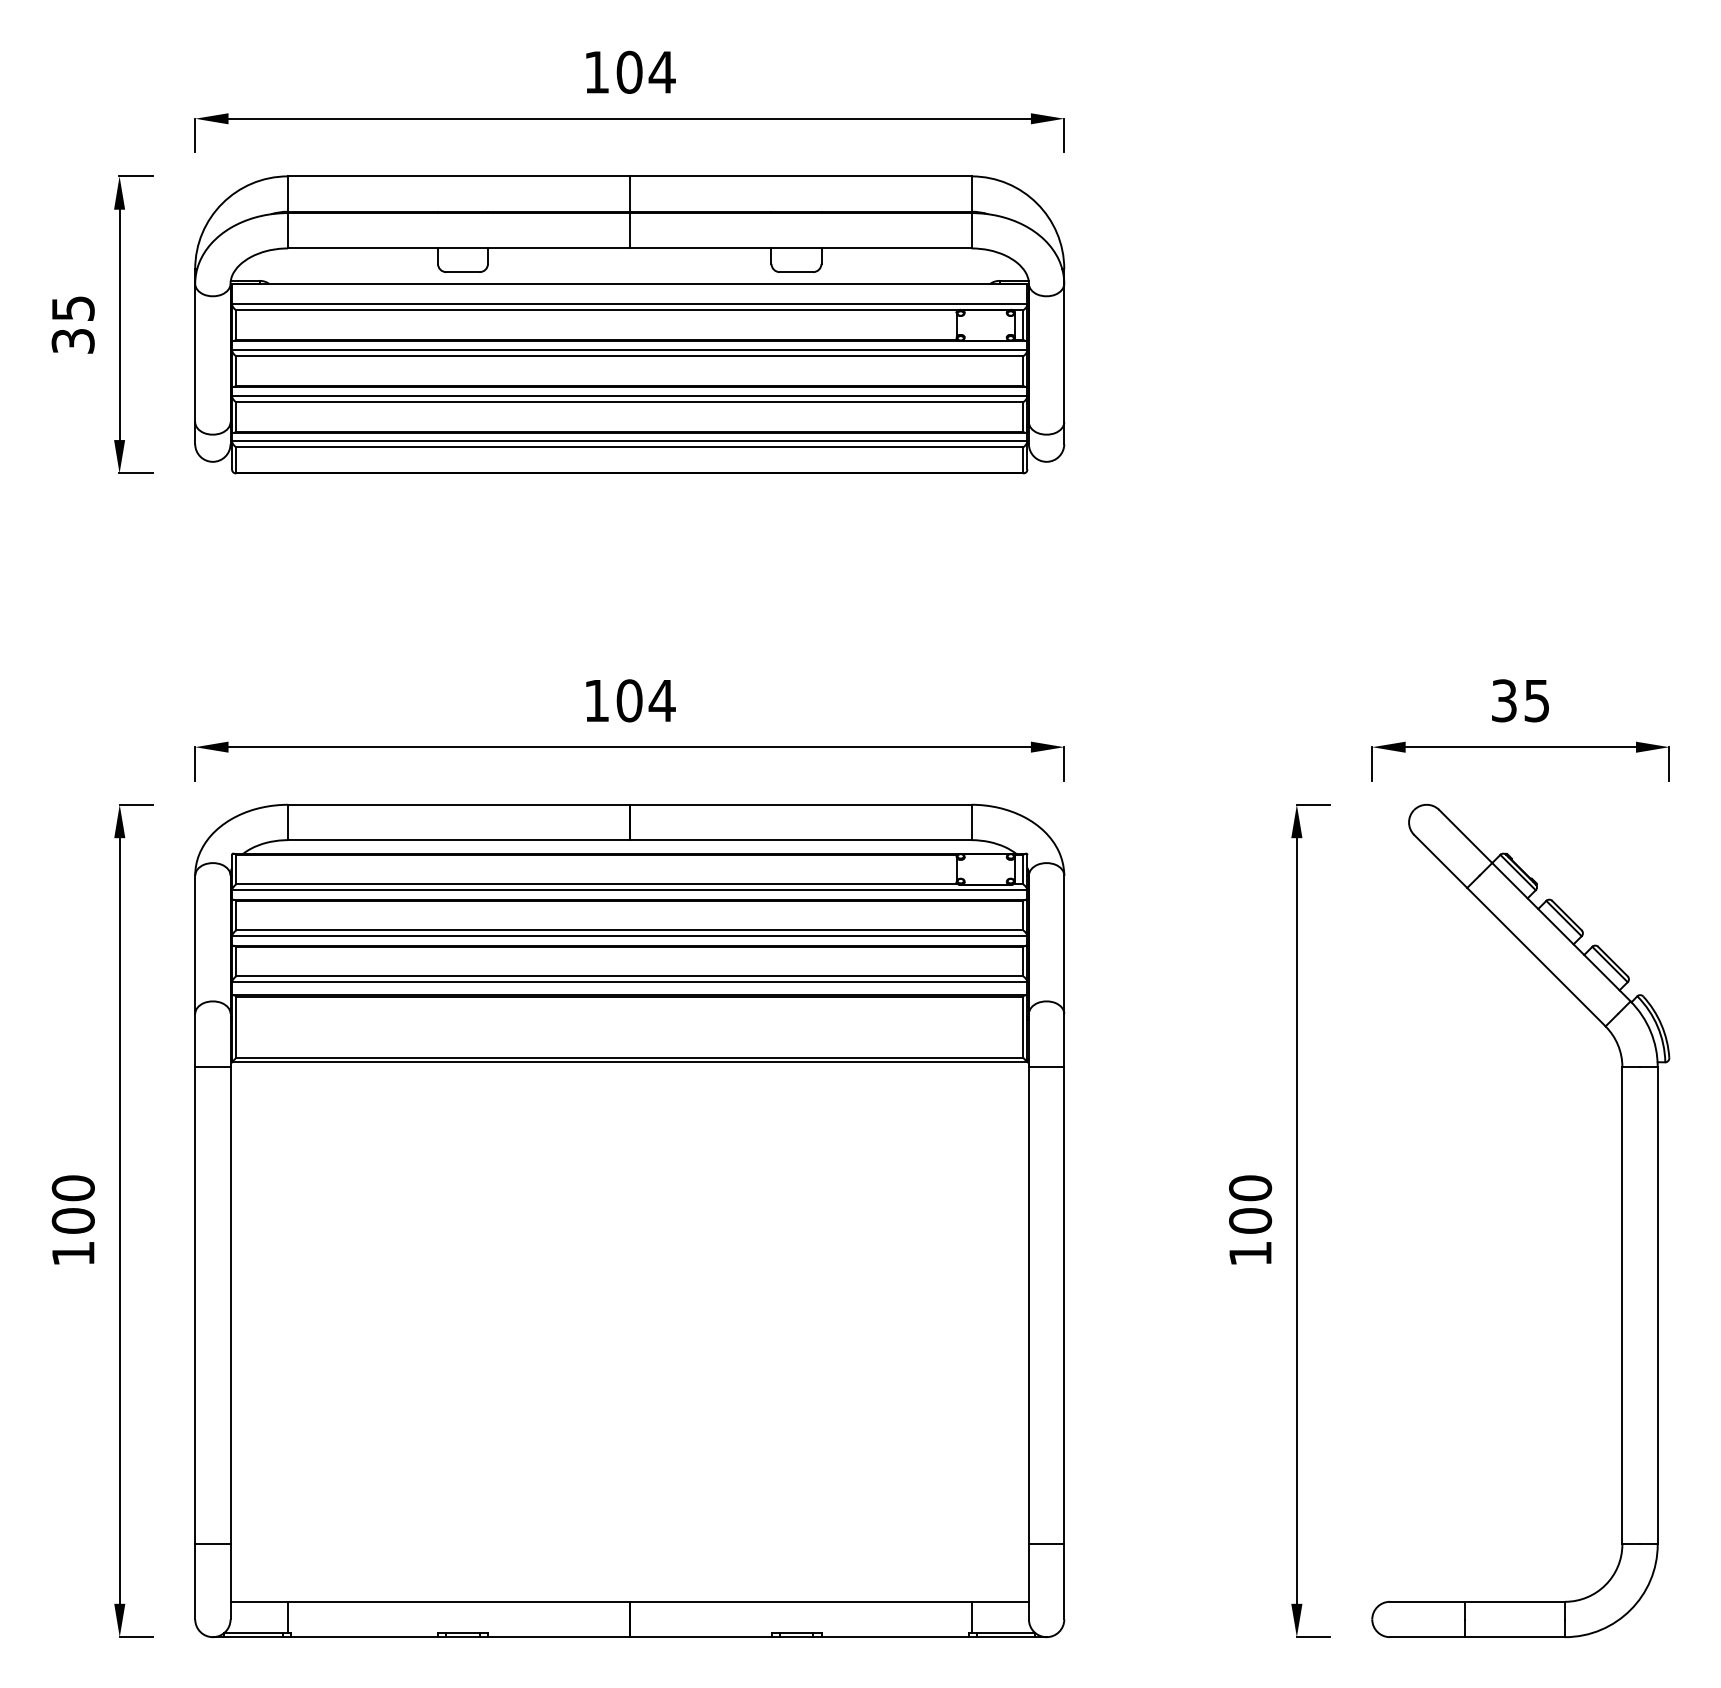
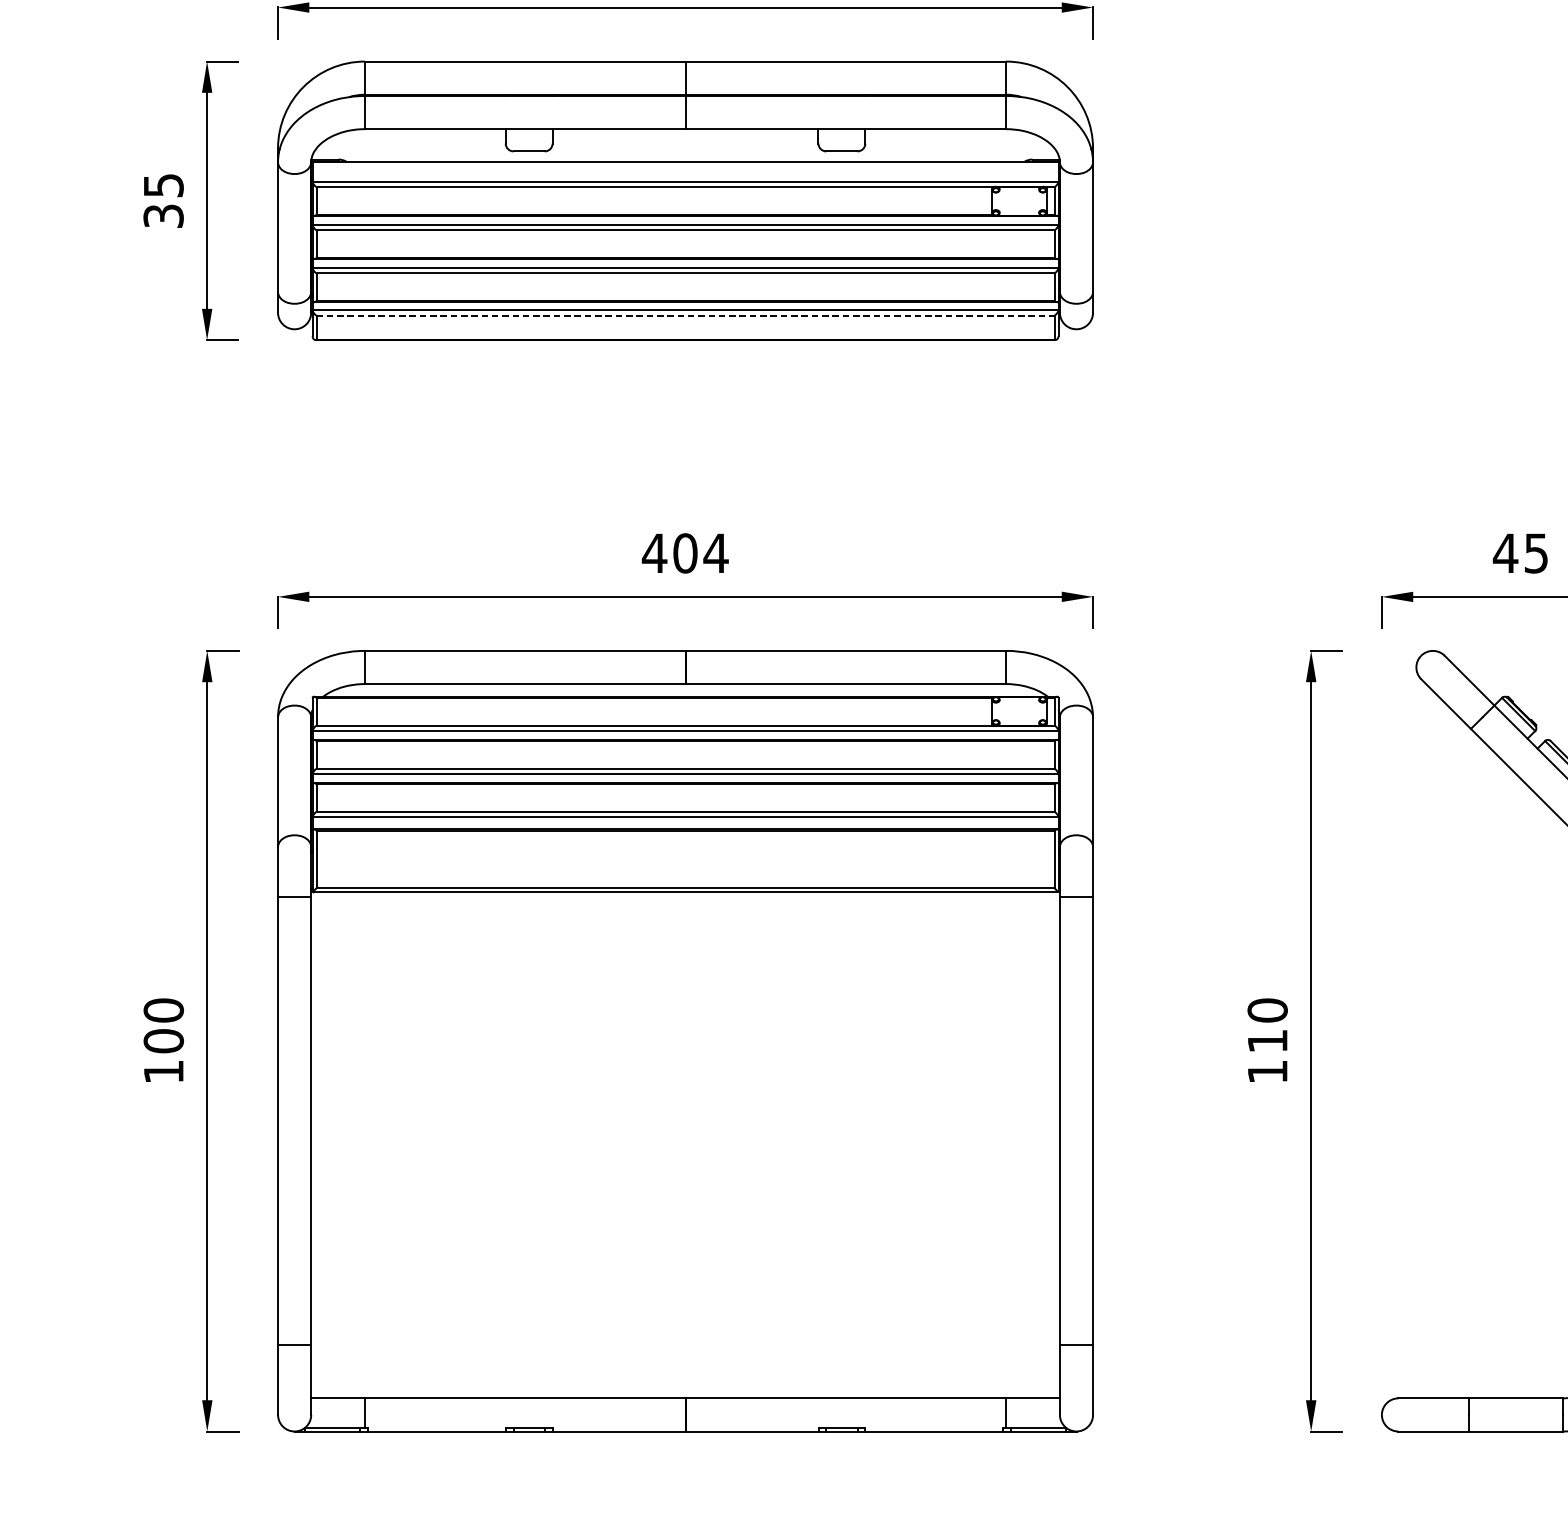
line: (629, 447) -> (685, 315), solid -> dashed
text: (596, 700) -> (654, 553), 104 -> 404
text: (1503, 700) -> (1504, 553), 35 -> 45
text: (1250, 1220) -> (1267, 1040), 100 -> 110

